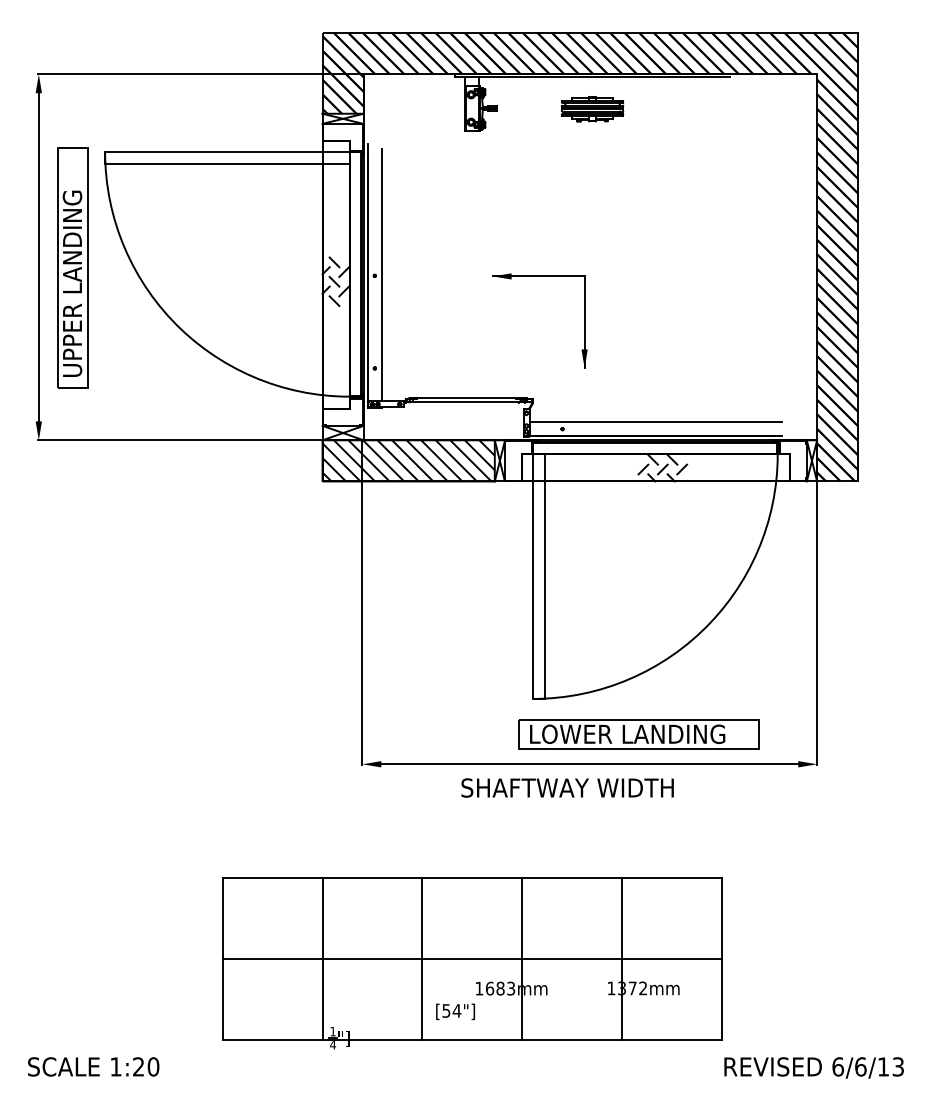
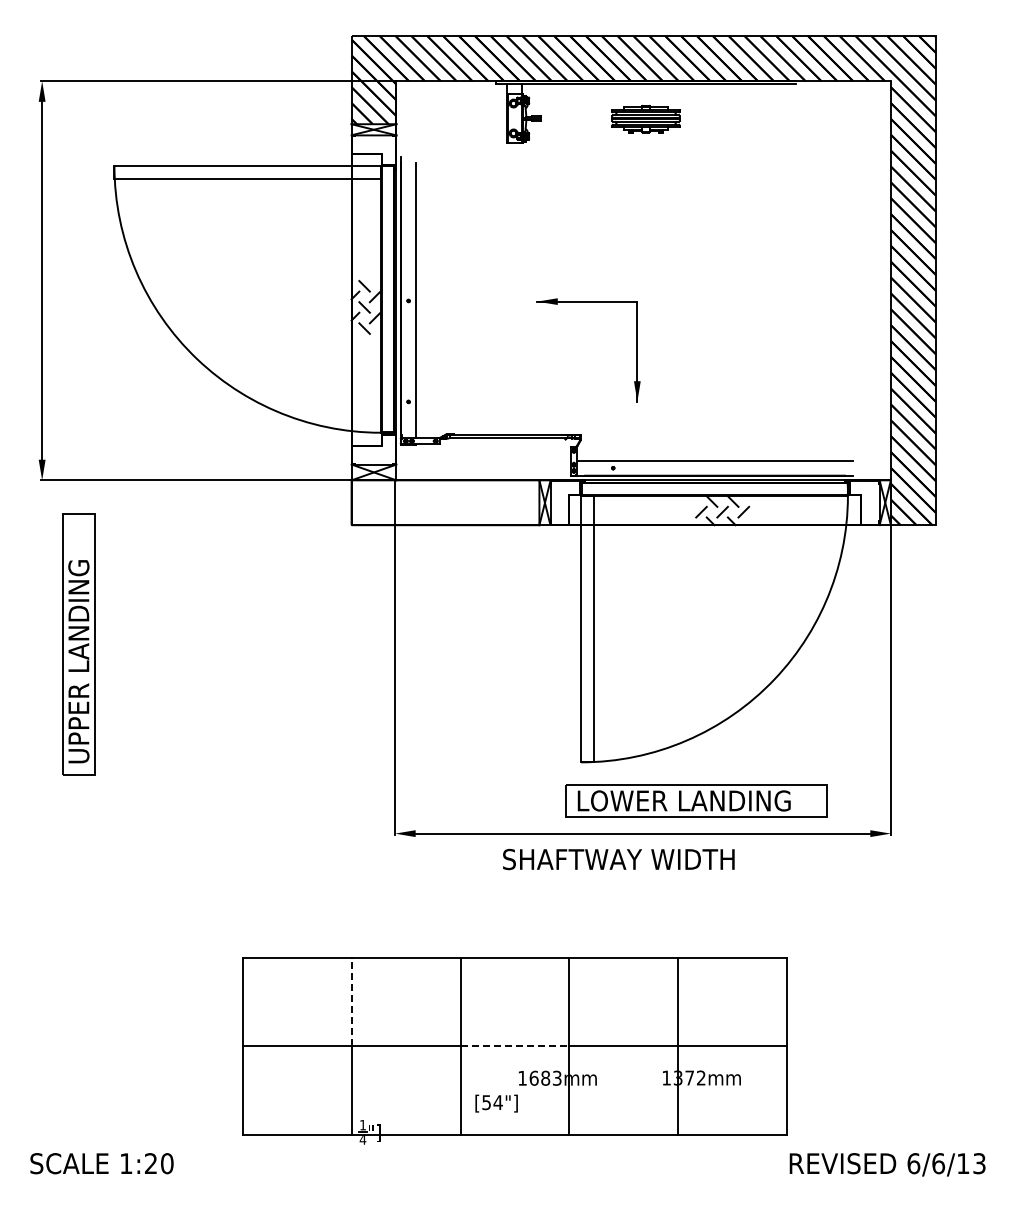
part: (72, 268) -> (78, 644), moved
hatch: (408, 460) -> (445, 502), removed
line: (322, 918) -> (351, 1001), solid -> dashed
line: (472, 959) -> (515, 1046), solid -> dashed

